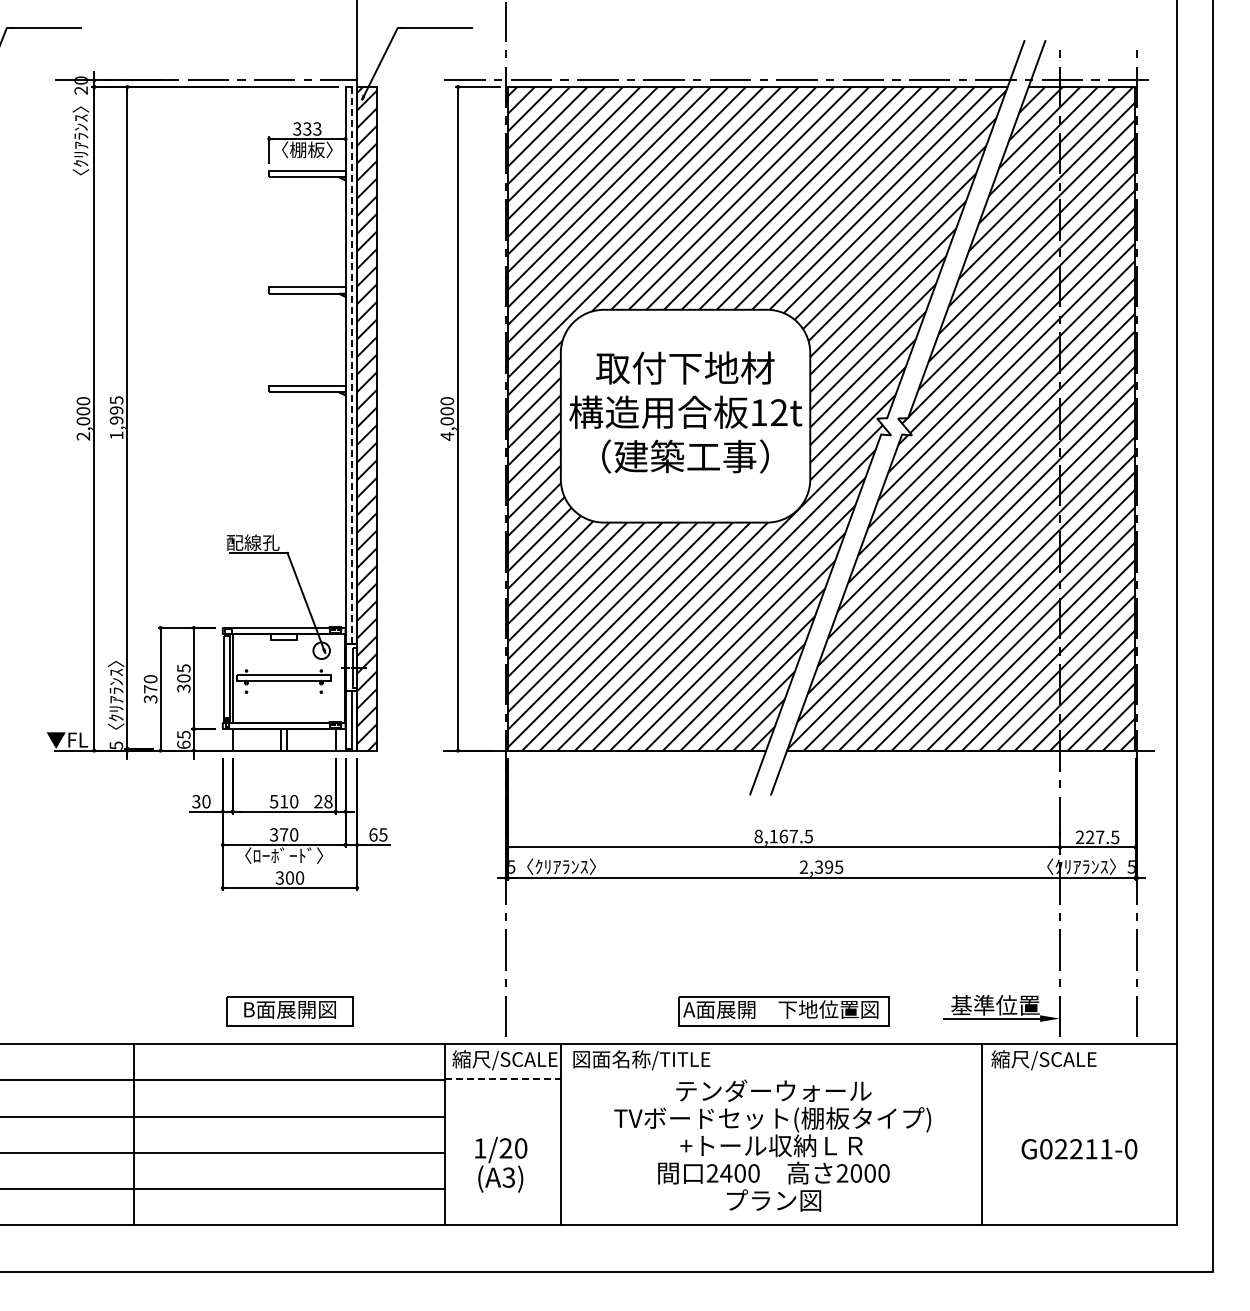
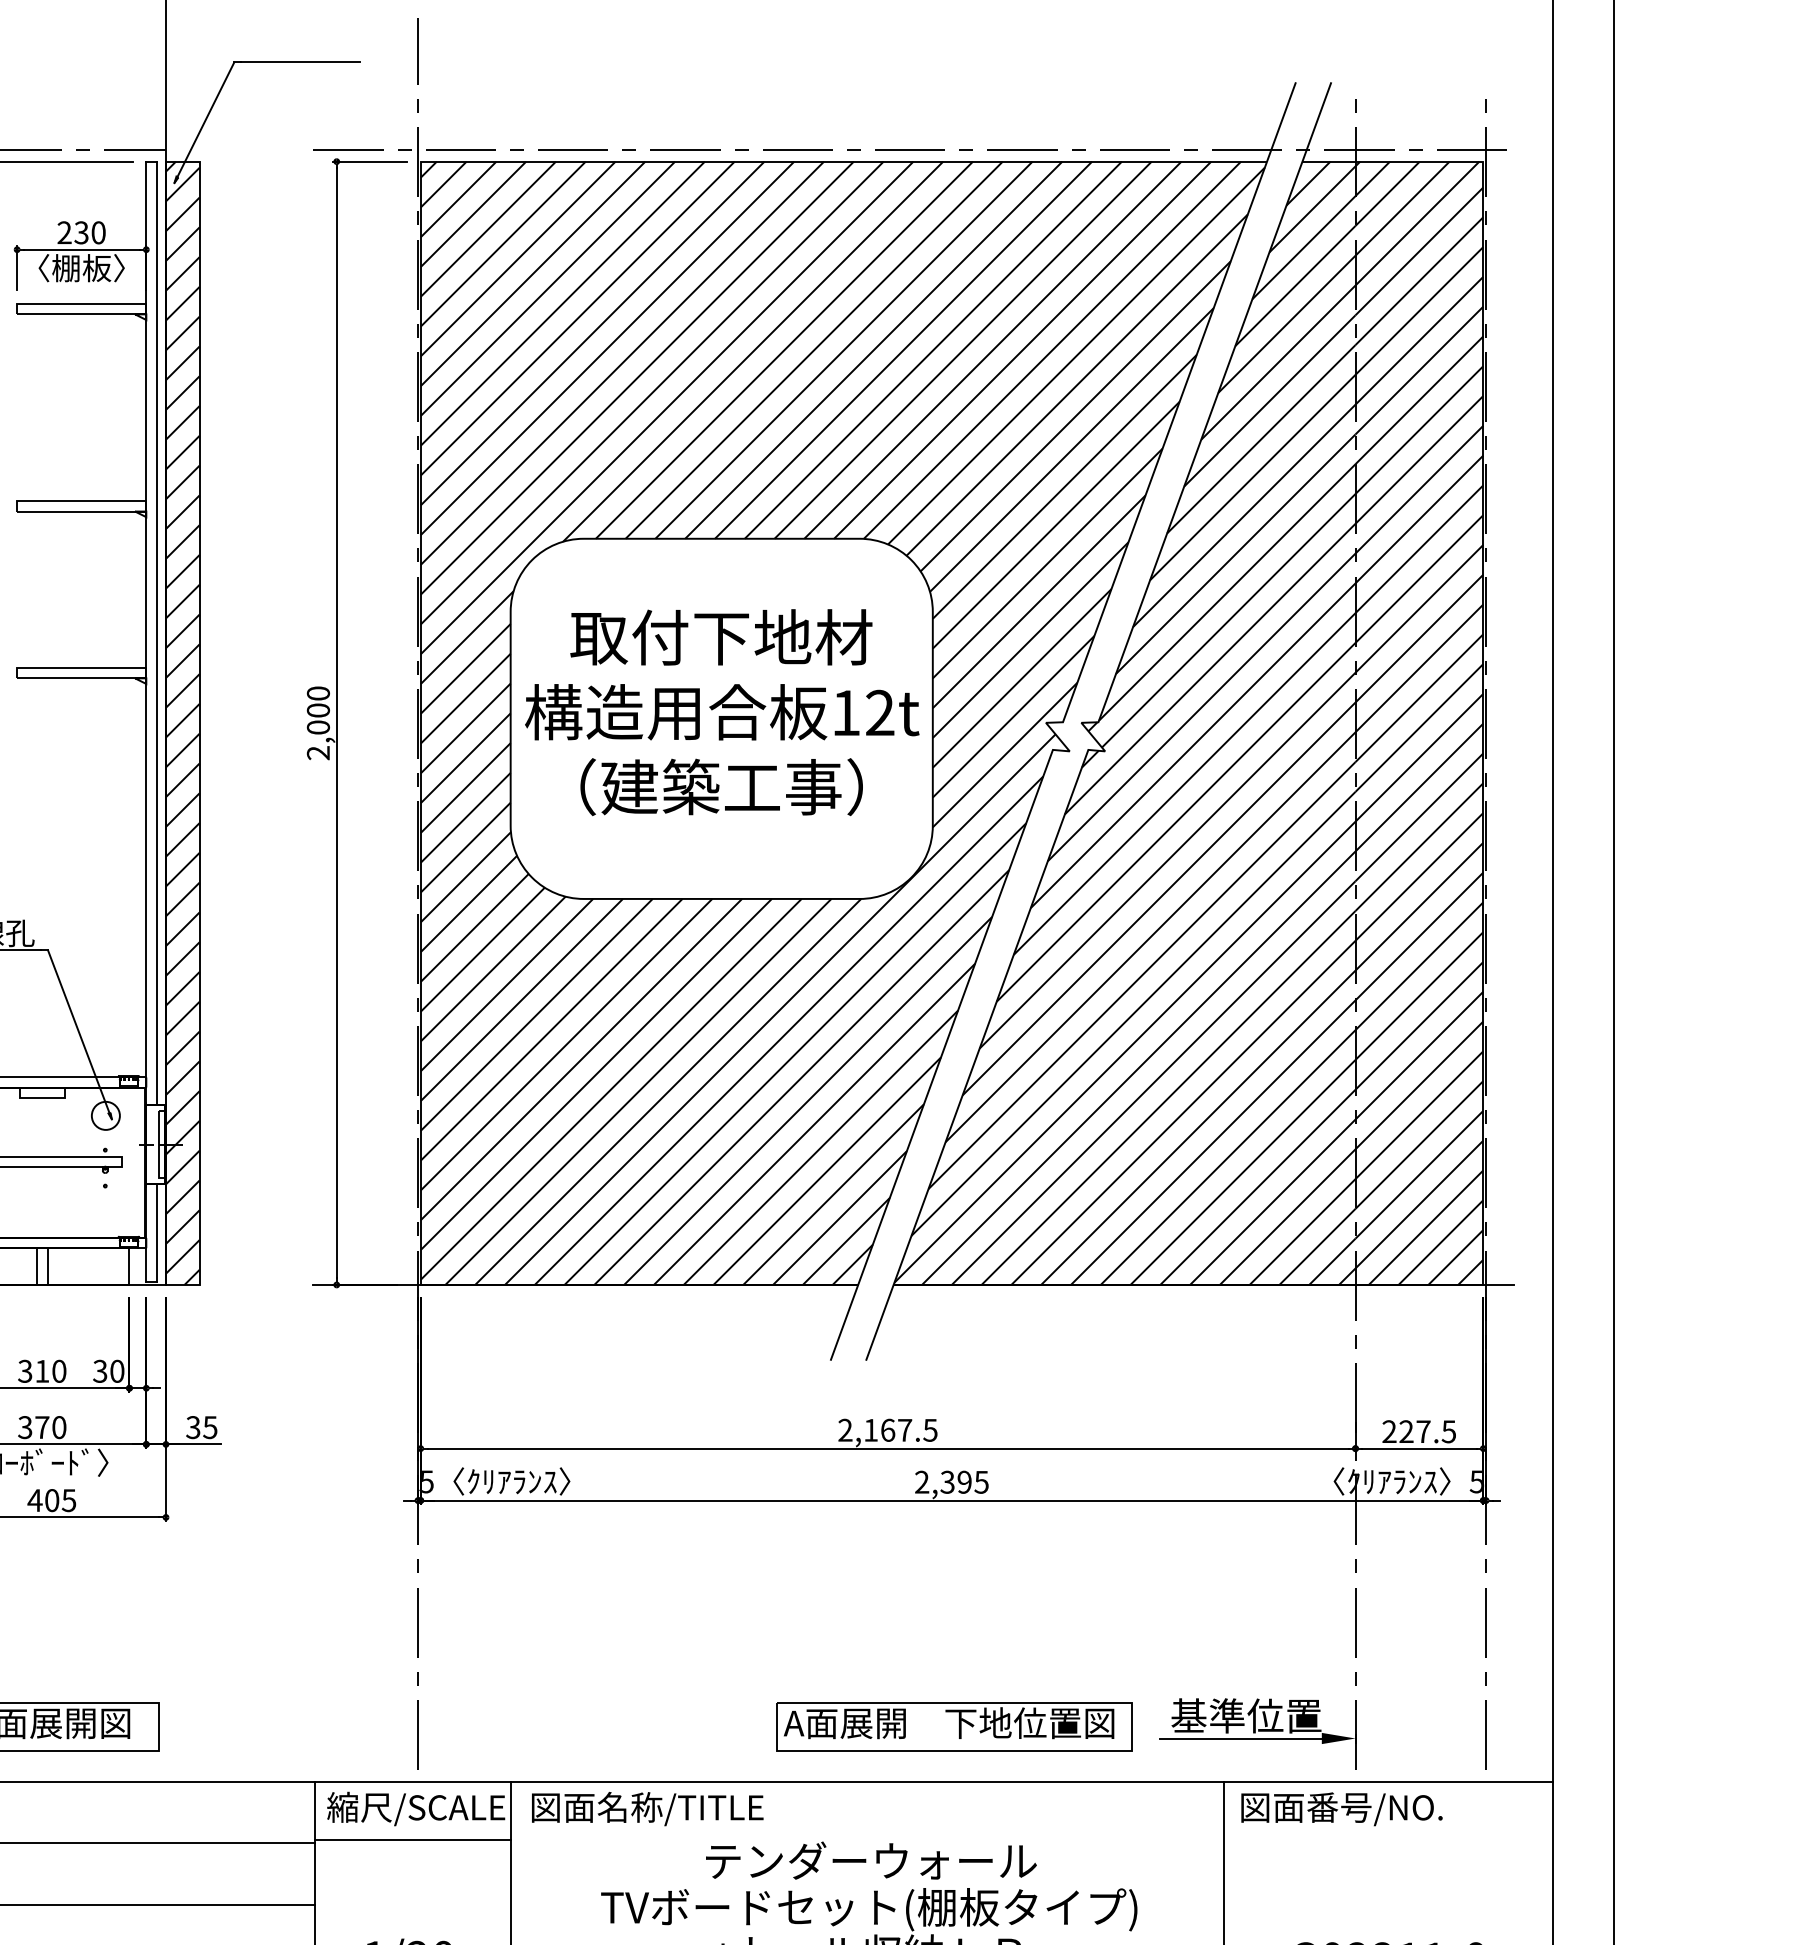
text: (307, 128) -> (81, 231), 333 -> 230
line: (351, 365) -> (156, 633), dashed -> solid
text: (446, 436) -> (317, 753), 4,000 -> 2,000
text: (274, 800) -> (26, 1369), 510 -> 310
text: (323, 801) -> (108, 1371), 28 -> 30
text: (373, 834) -> (193, 1426), 65 -> 35
text: (758, 836) -> (845, 1430), 8,167.5 -> 2,167.5
text: (289, 877) -> (51, 1499), 300 -> 405
part: (783, 1011) -> (953, 1726), moved
text: (1051, 1060) -> (1341, 1809), 縮尺/SCALE -> 図面番号/NO.
line: (503, 1078) -> (413, 1839), dashed -> solid

